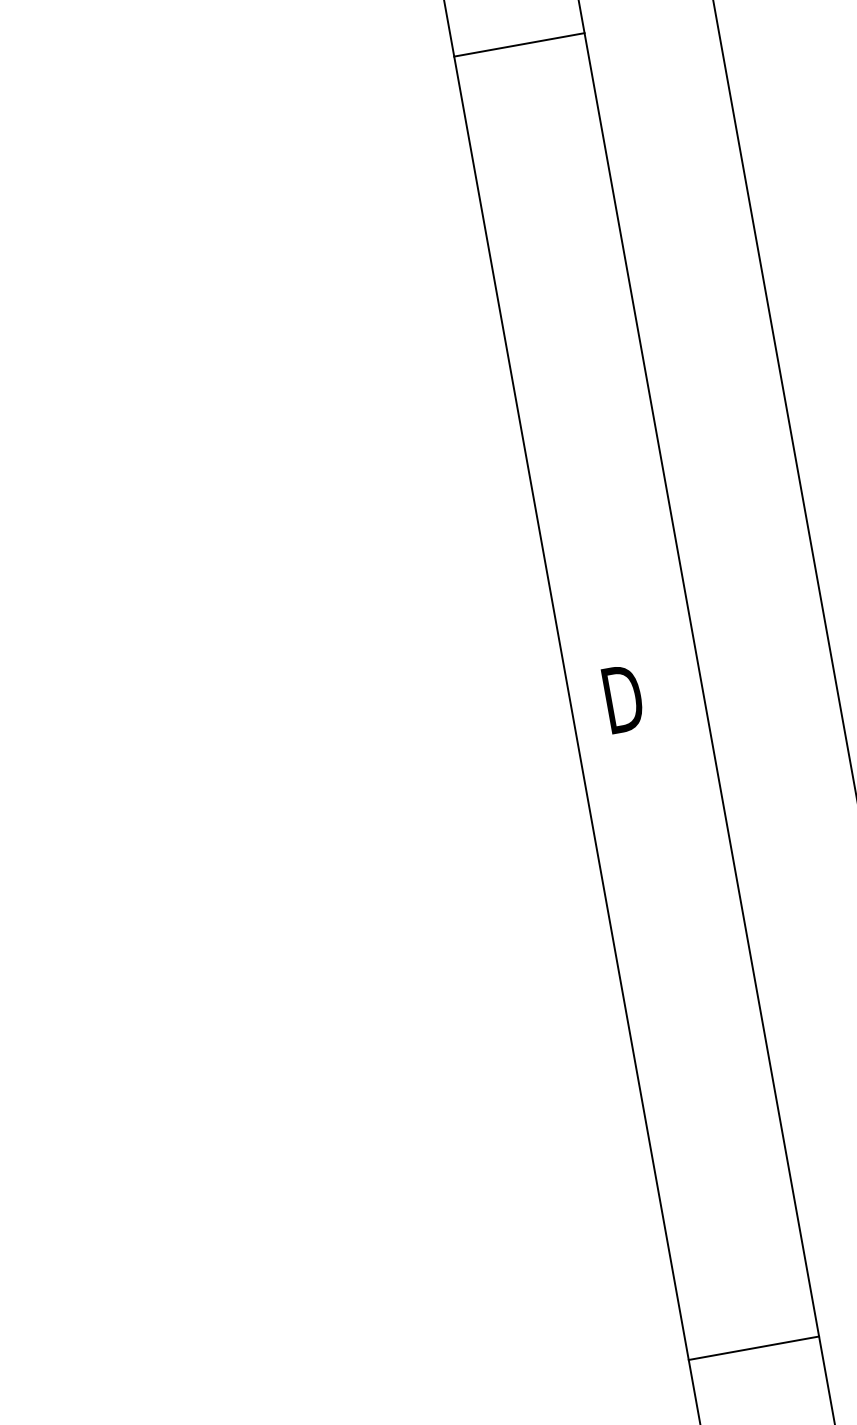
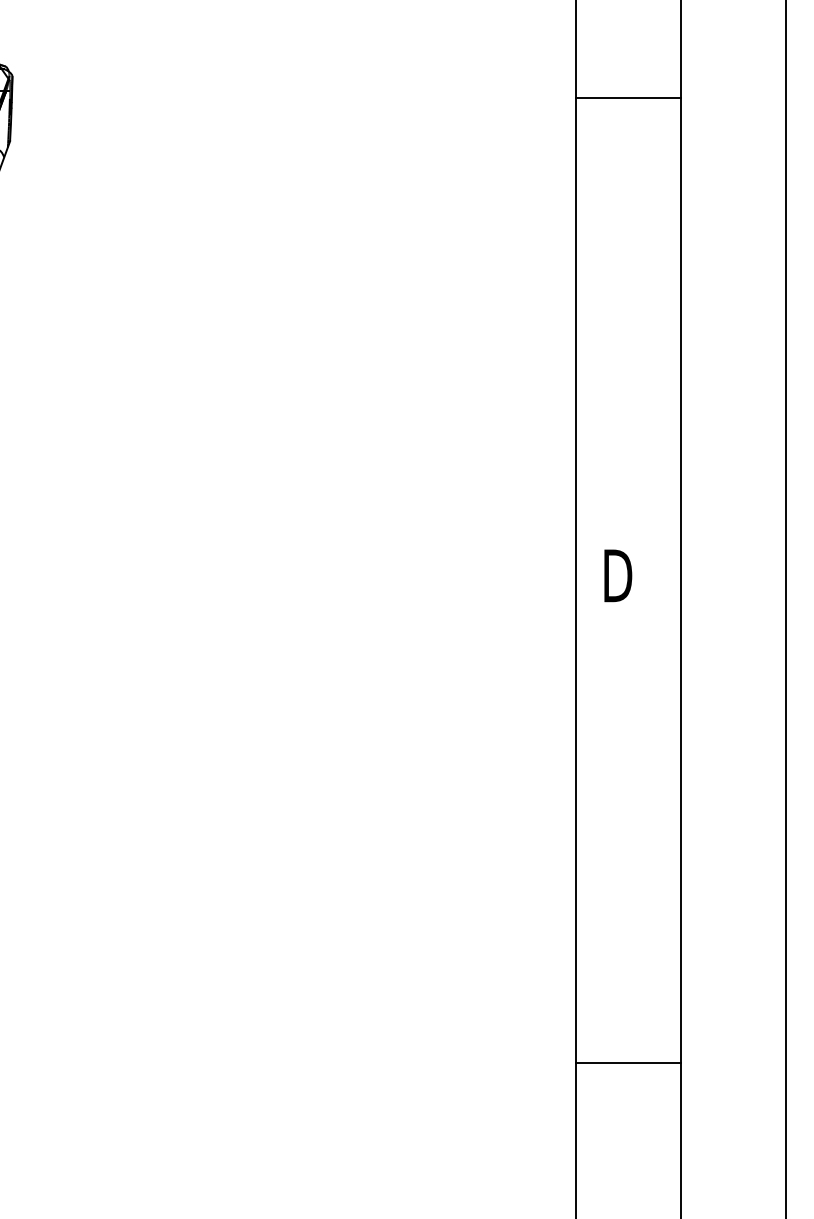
line: (519, 44) -> (628, 97), moved
line: (753, 1348) -> (628, 1063), moved

